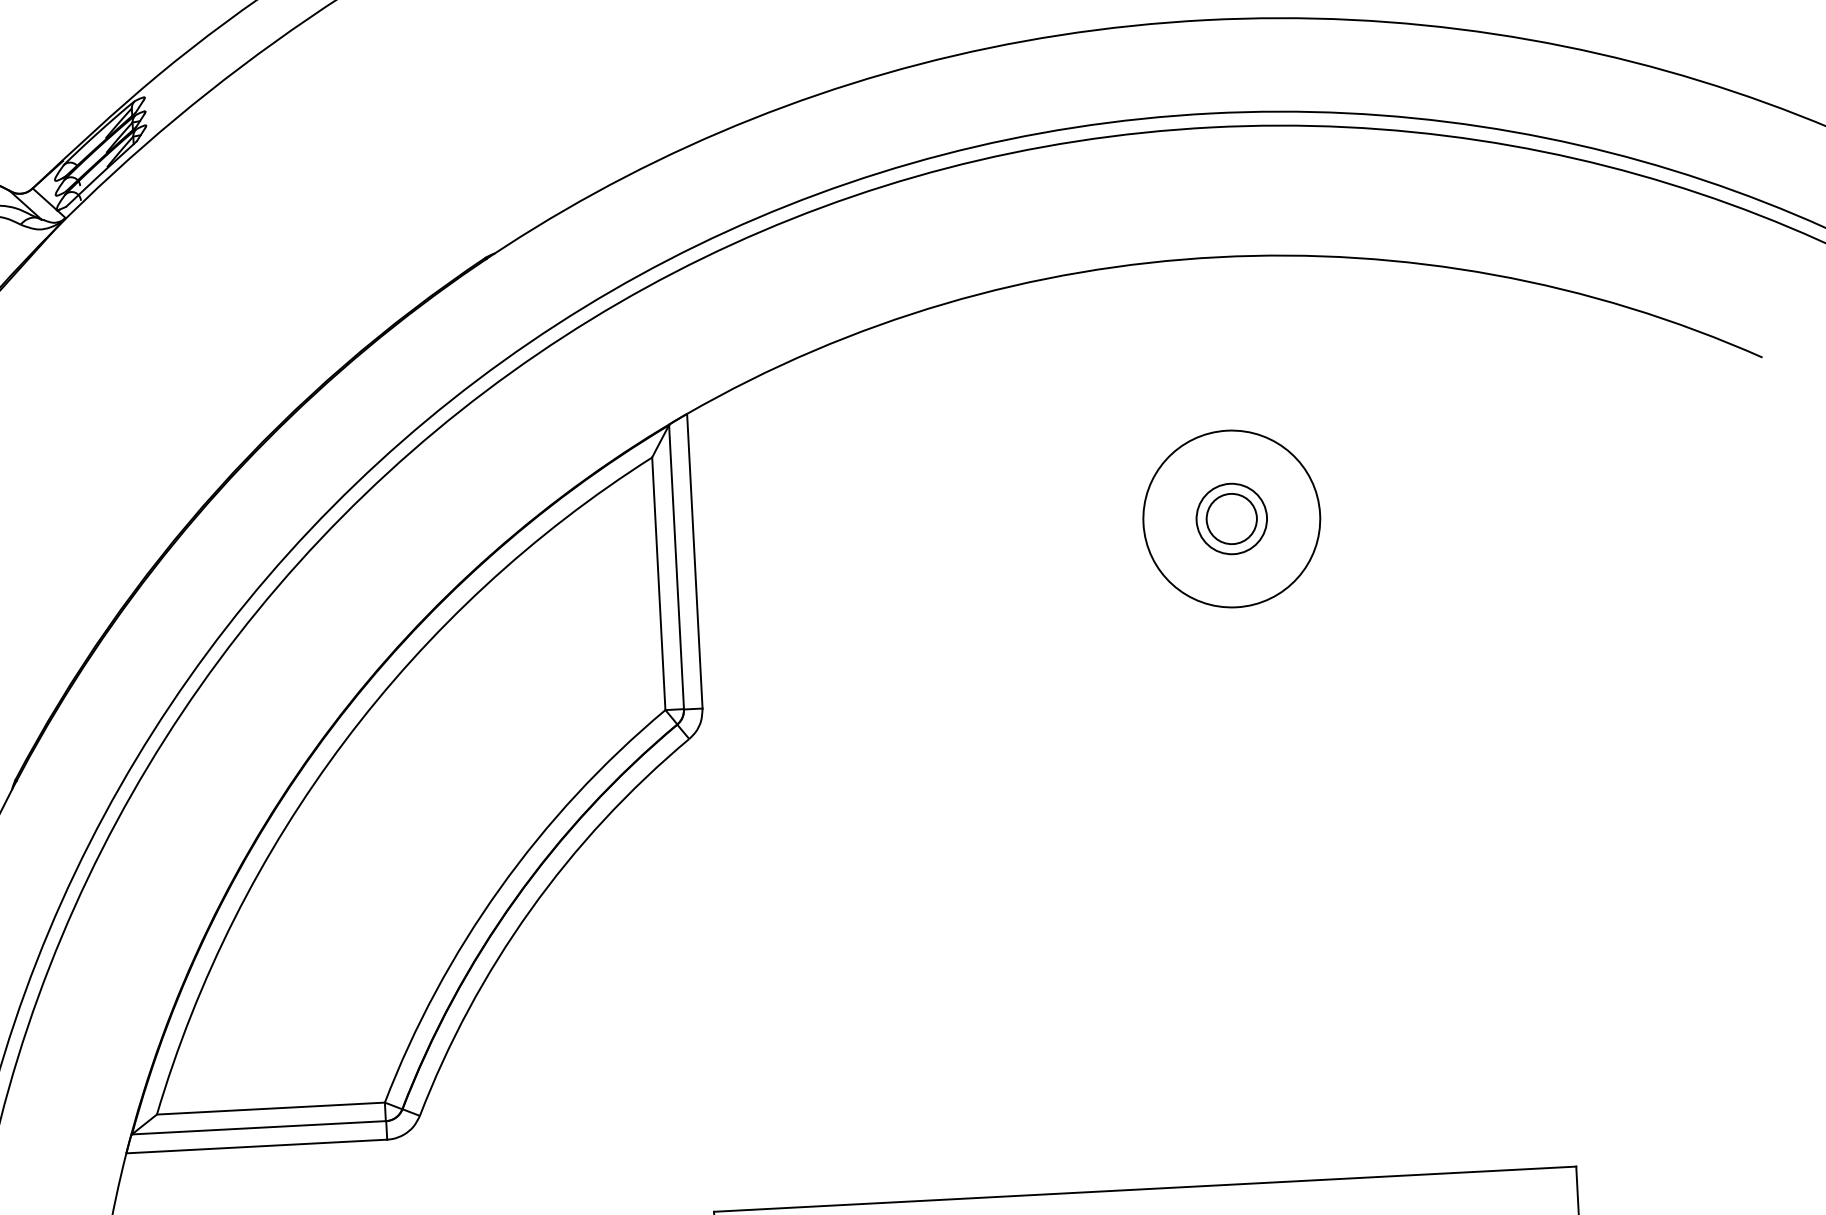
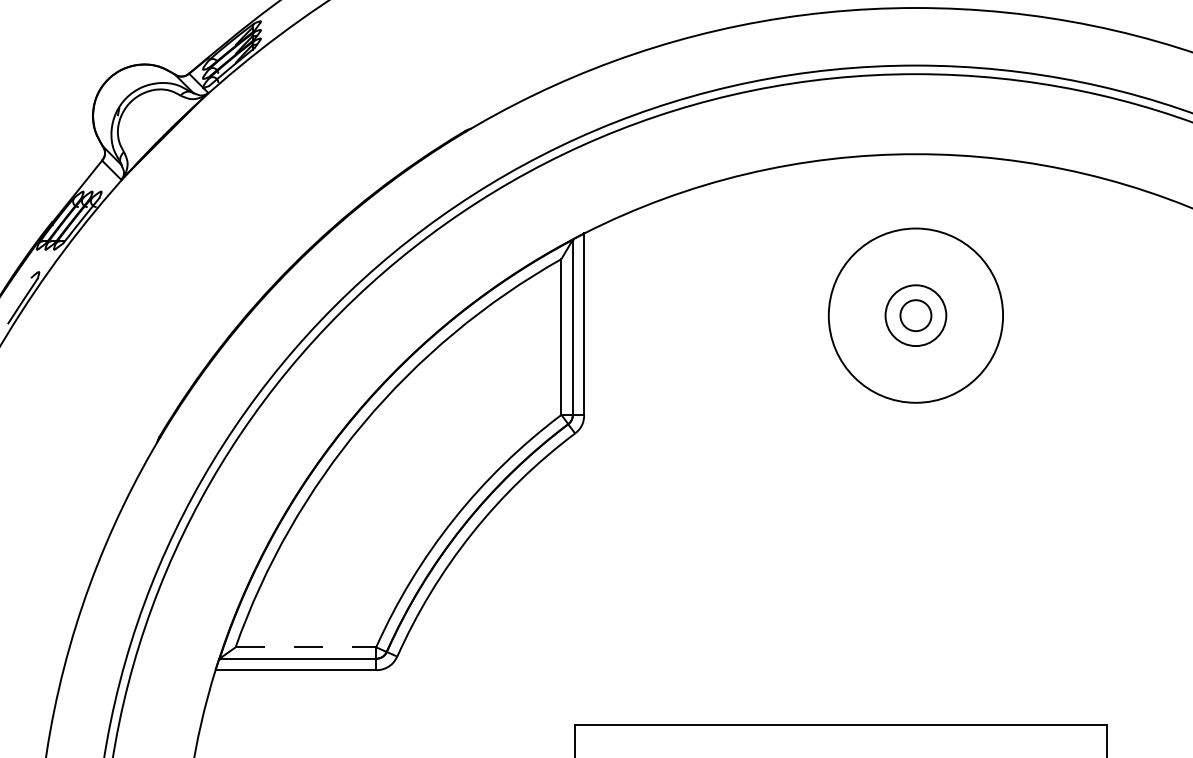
circle: (1231, 518) -> (915, 315), size x1.4
circle: (1231, 518) -> (915, 315), size x1.6
line: (271, 1108) -> (306, 647), solid -> dashed

